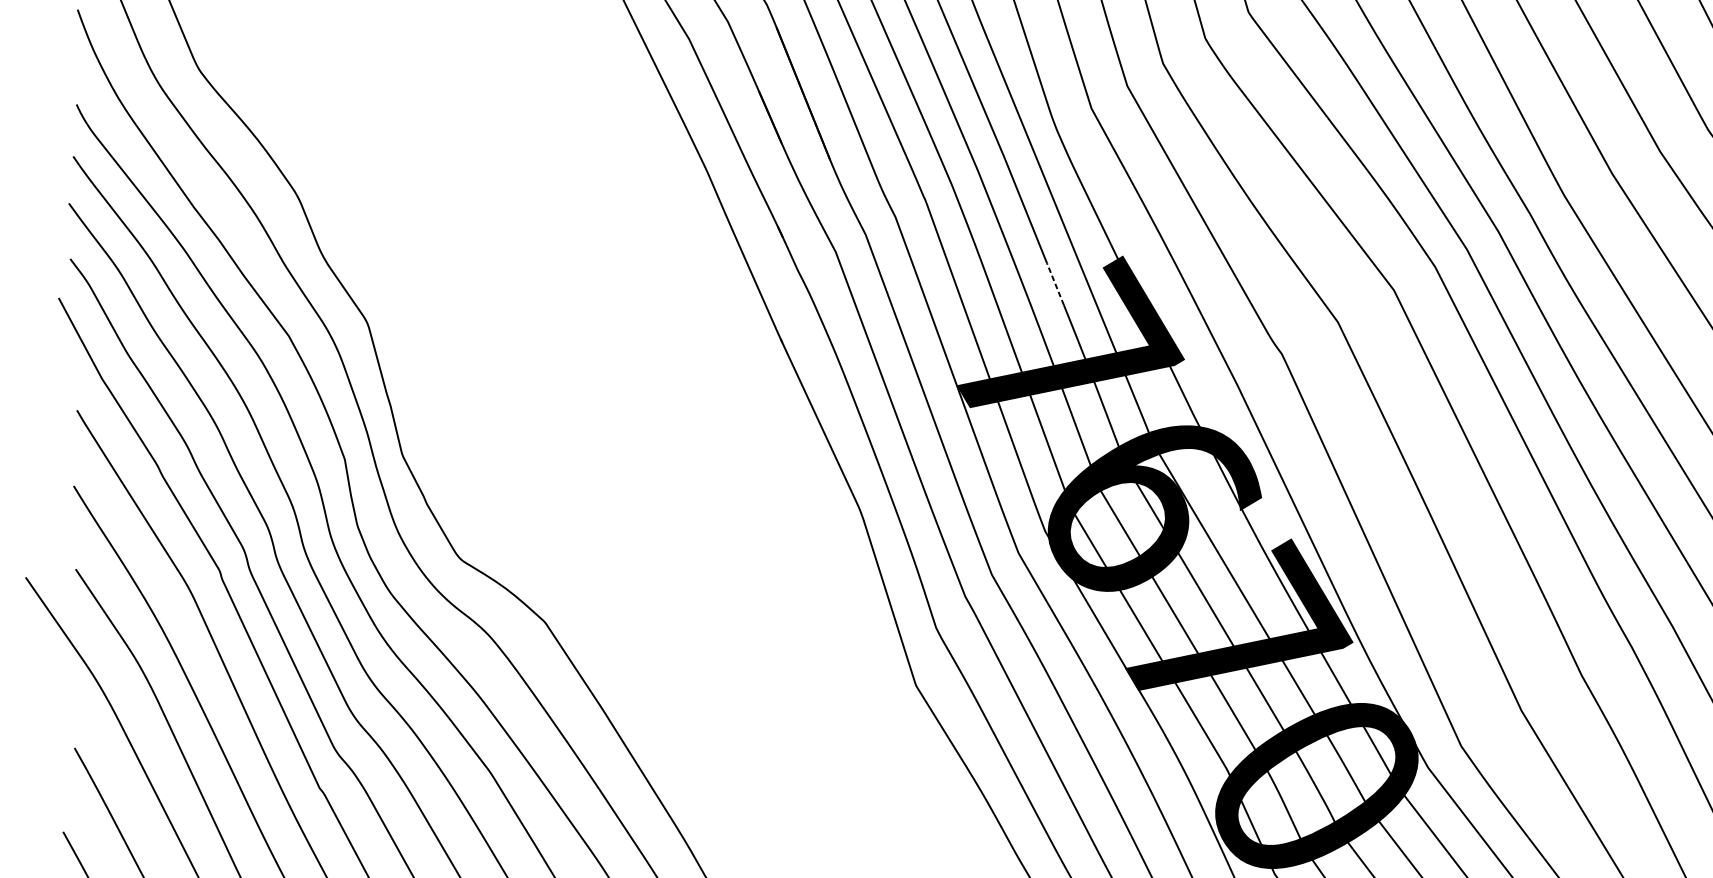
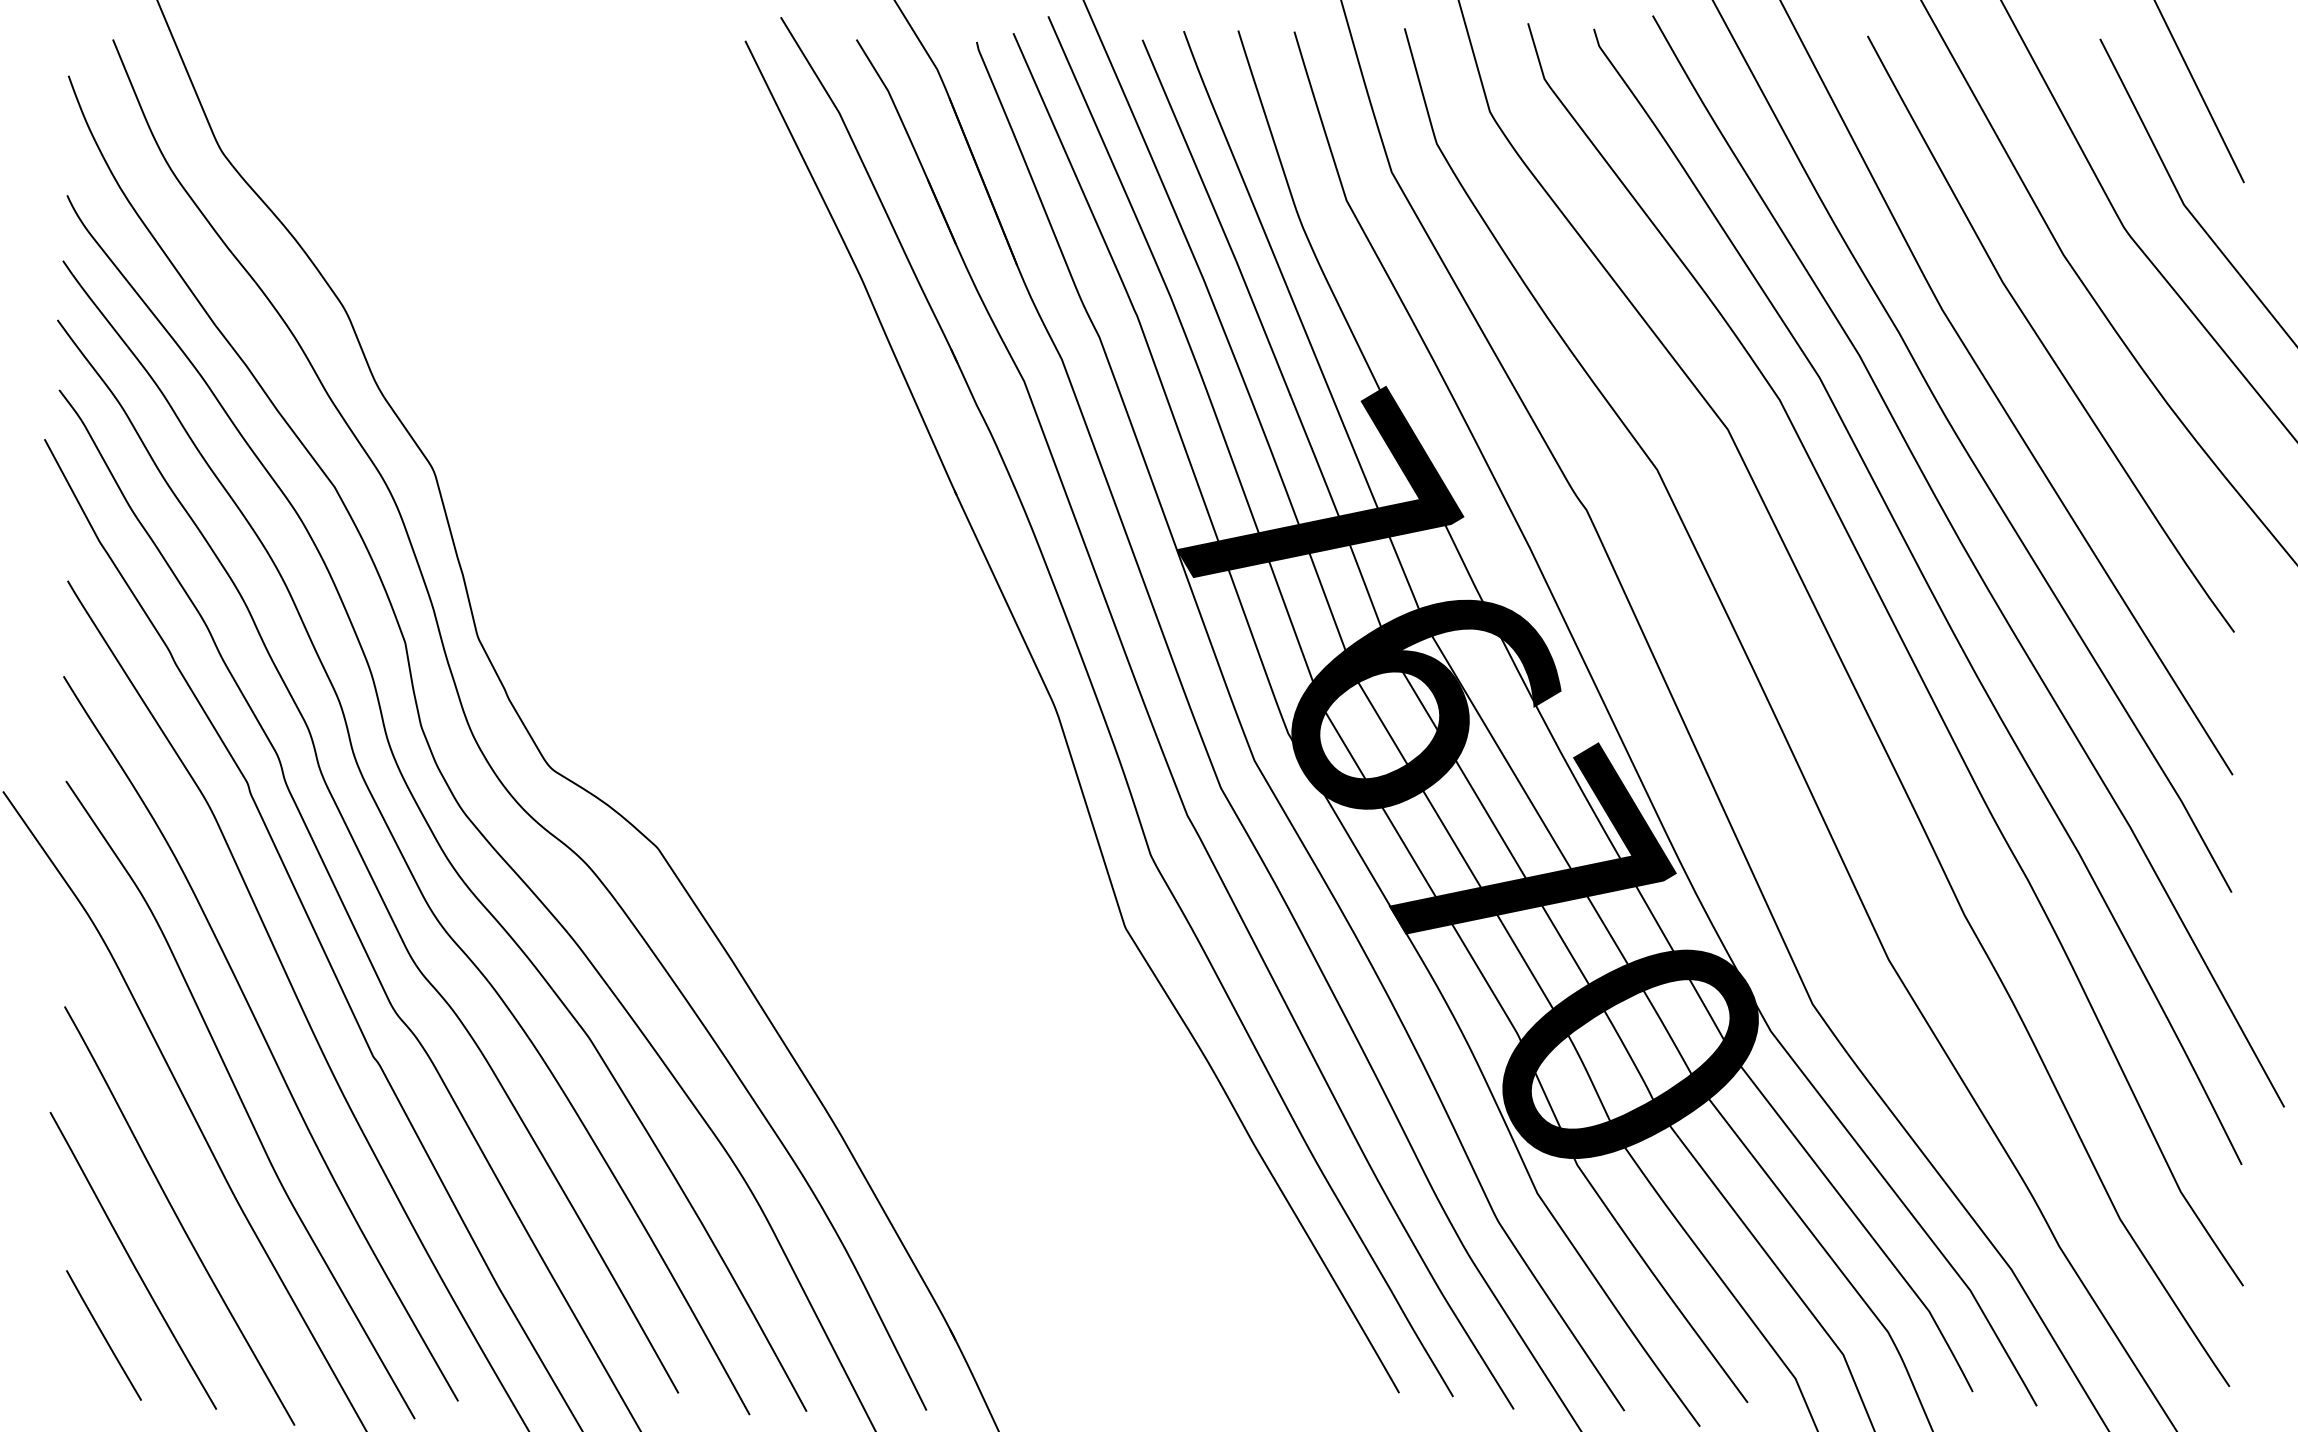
line: (1054, 283) -> (1300, 421), dashed -> solid

